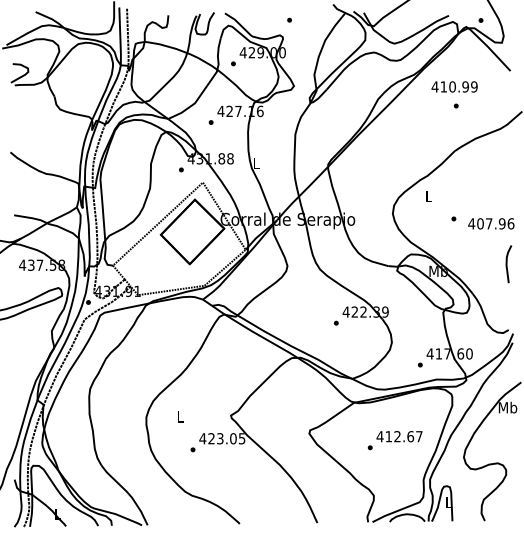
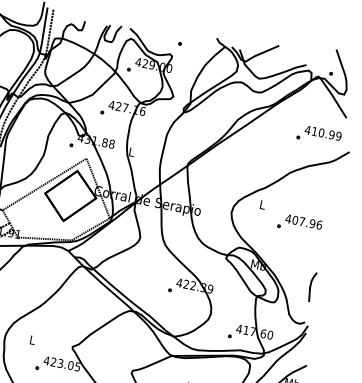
text: (454, 86) -> (323, 132), moved
text: (491, 223) -> (304, 221), moved
line: (507, 264) -> (310, 287), moved

